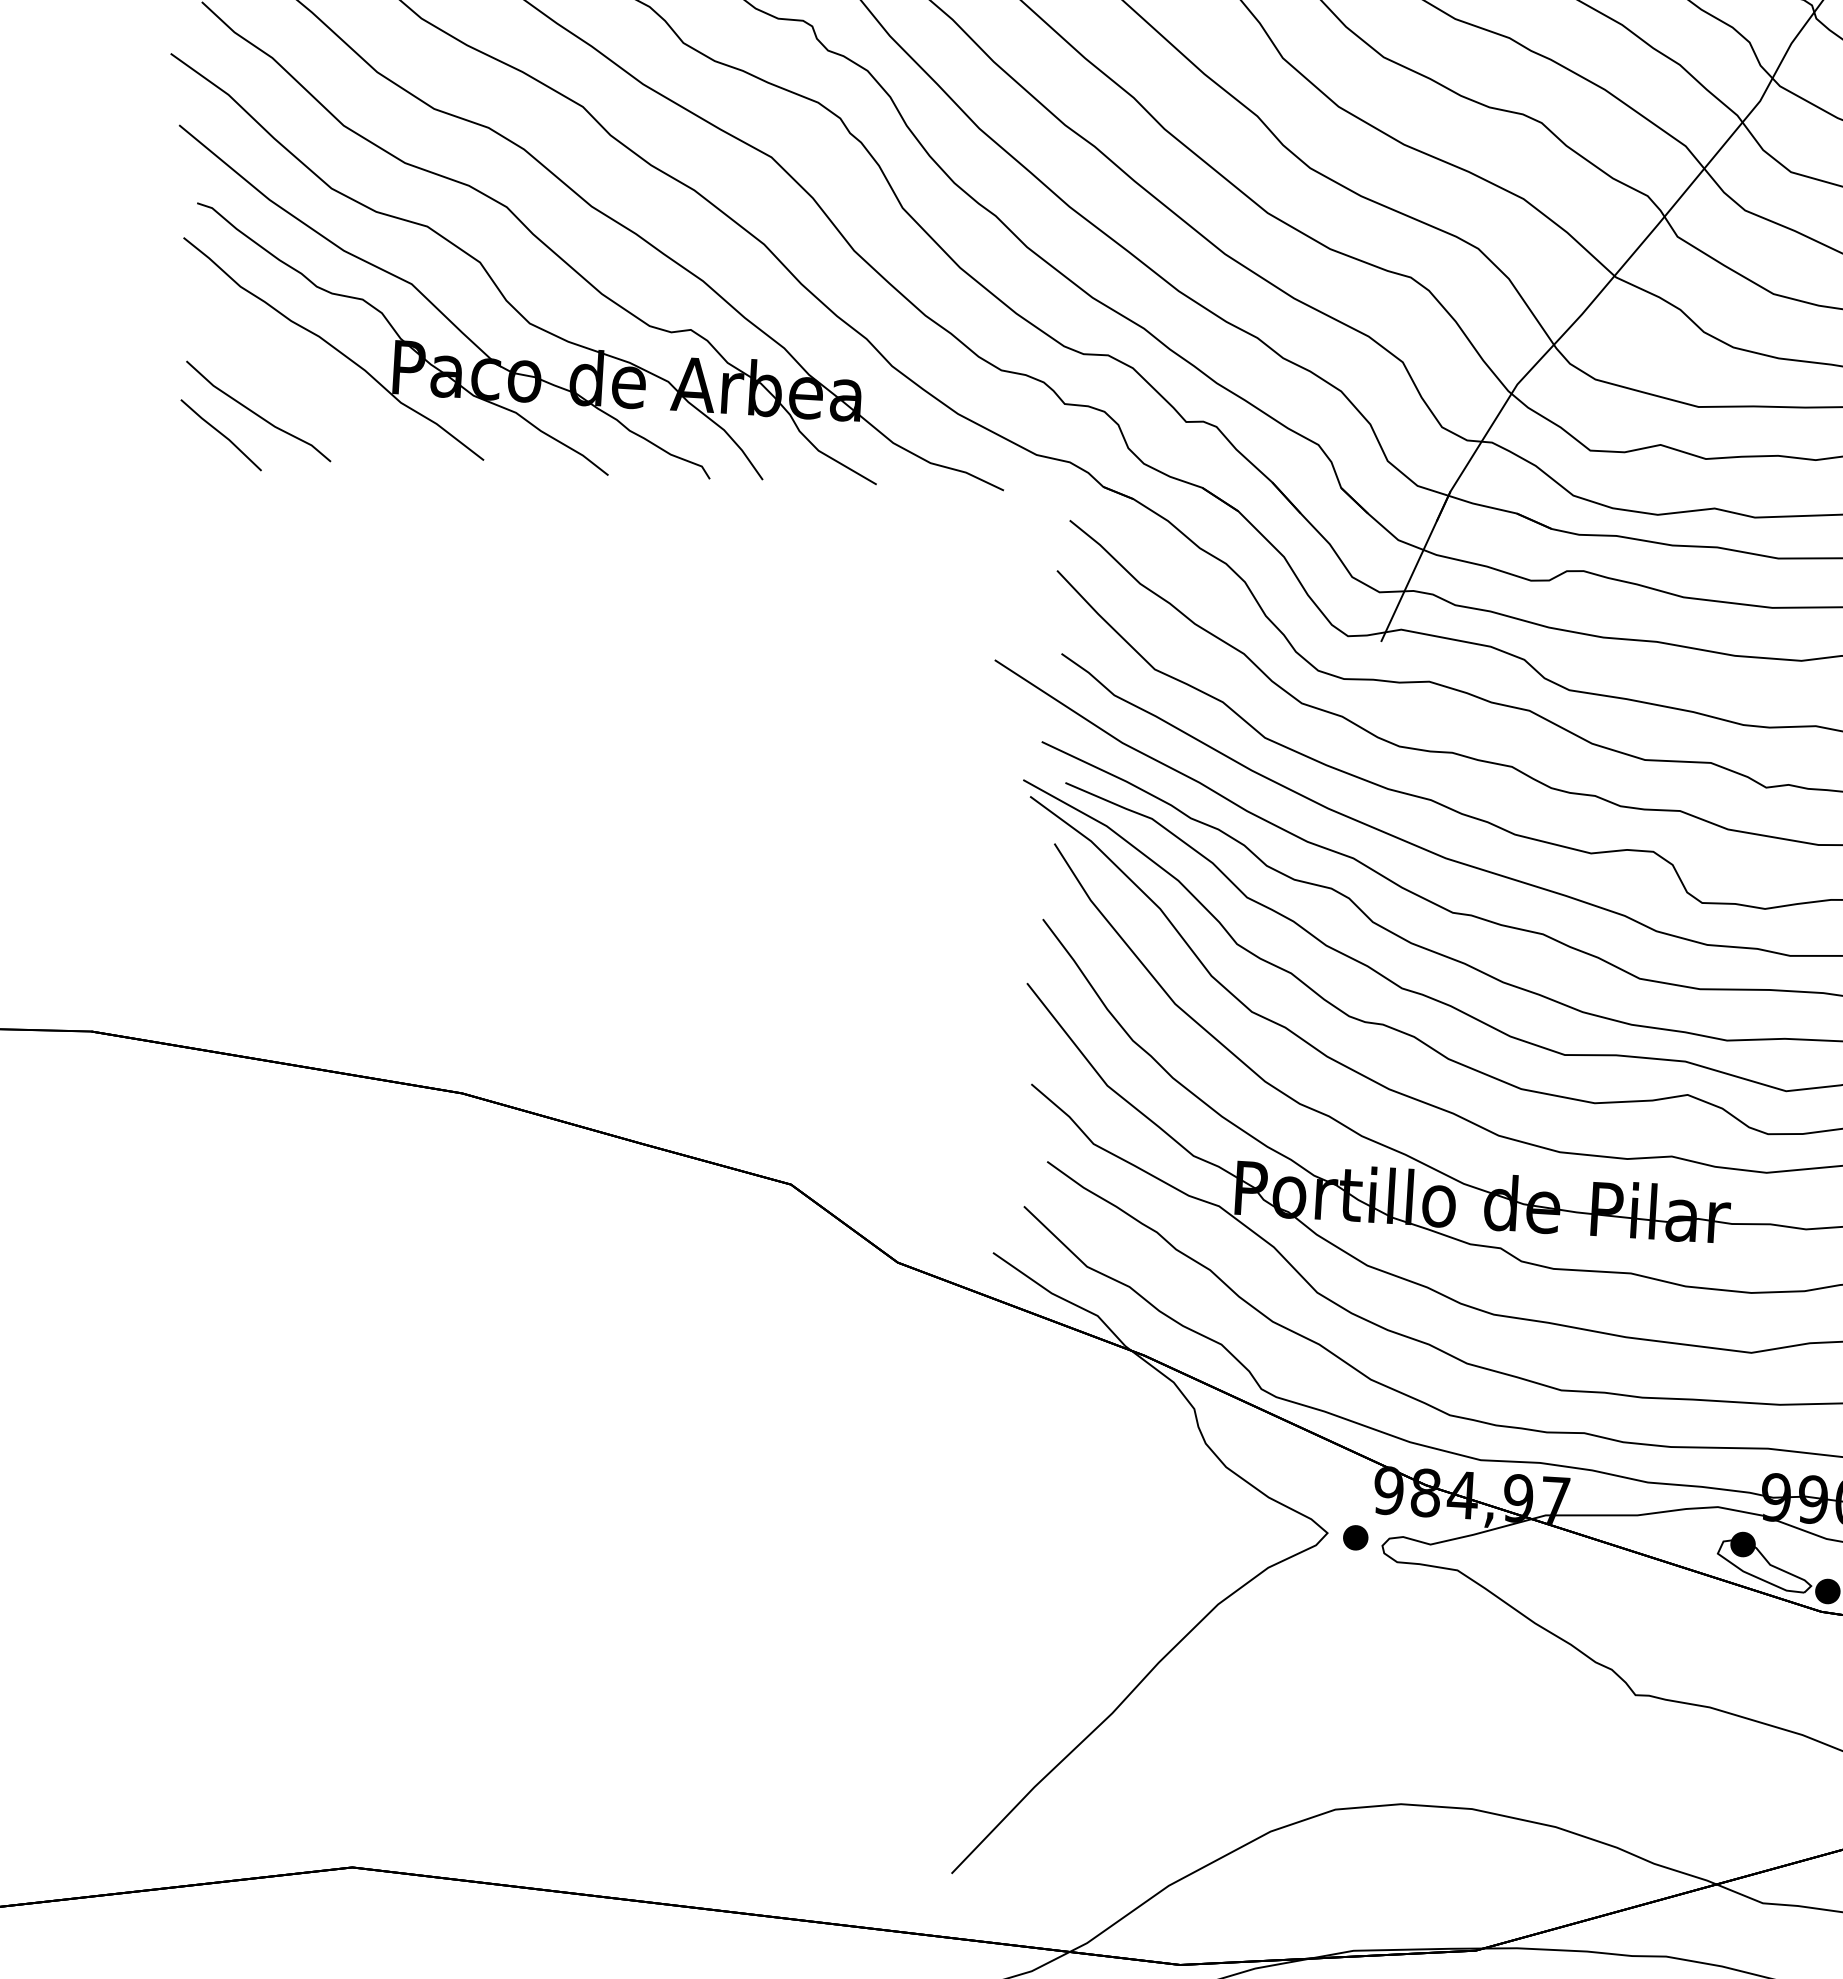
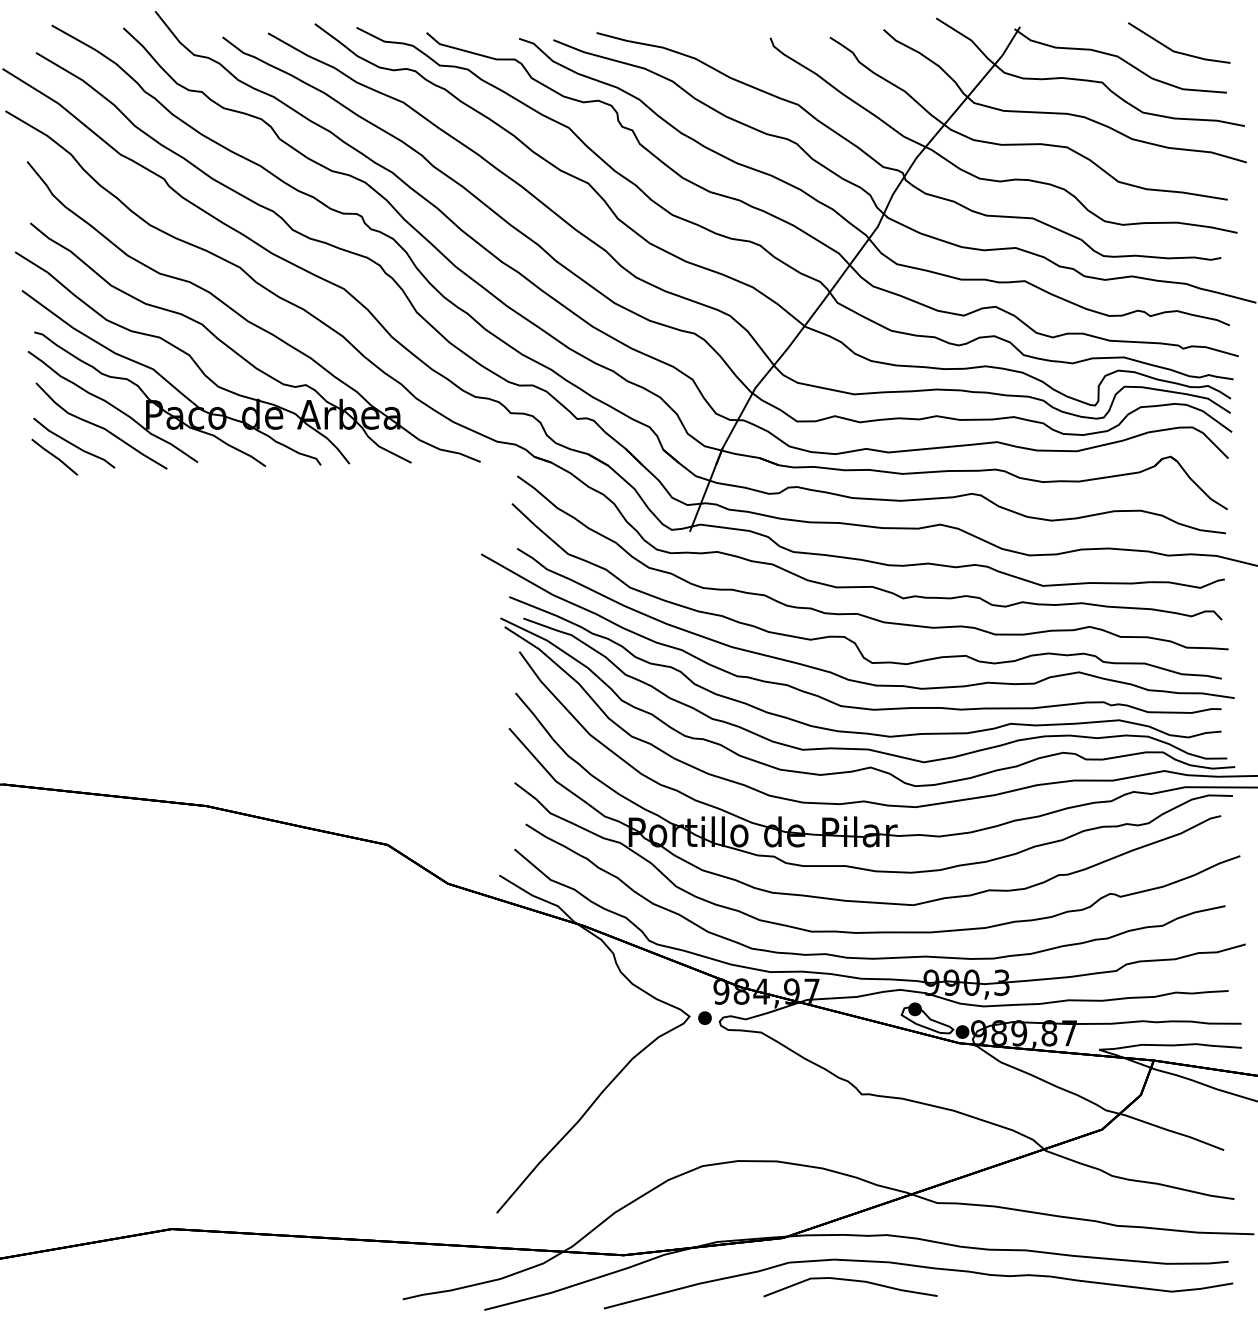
part: (310, 381) -> (101, 425), added

